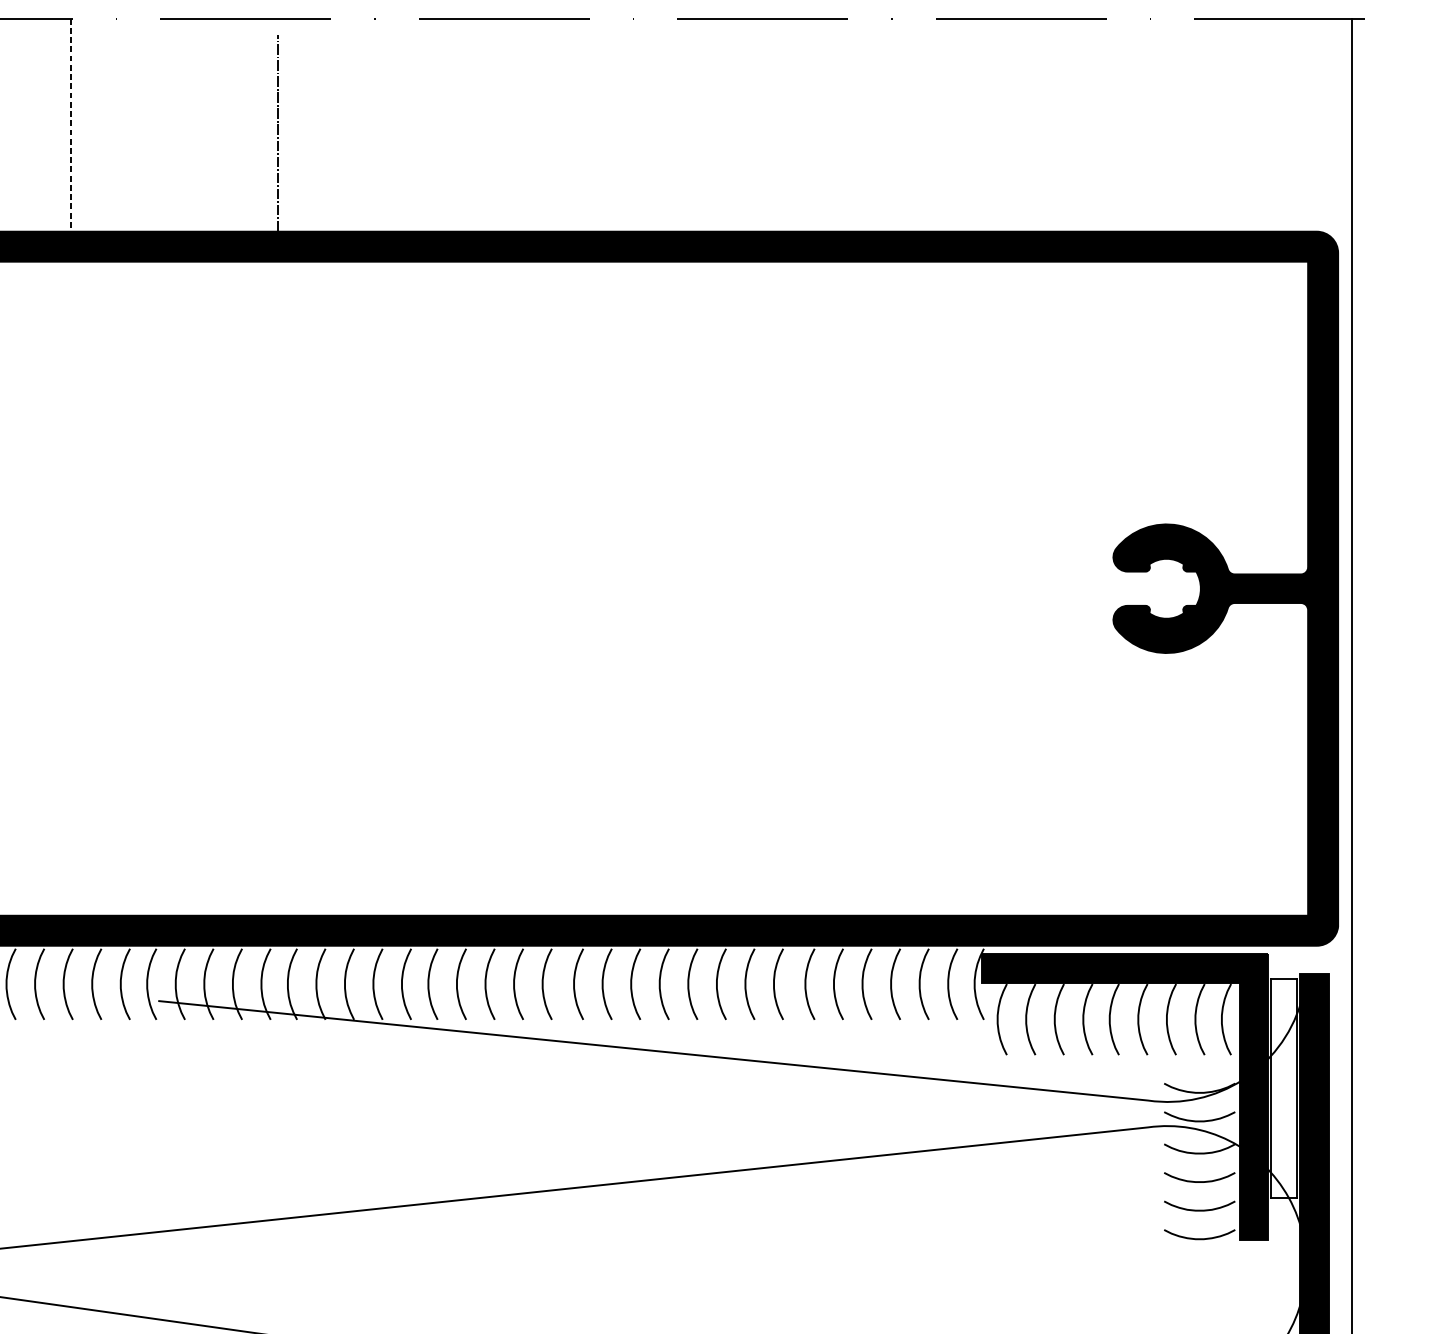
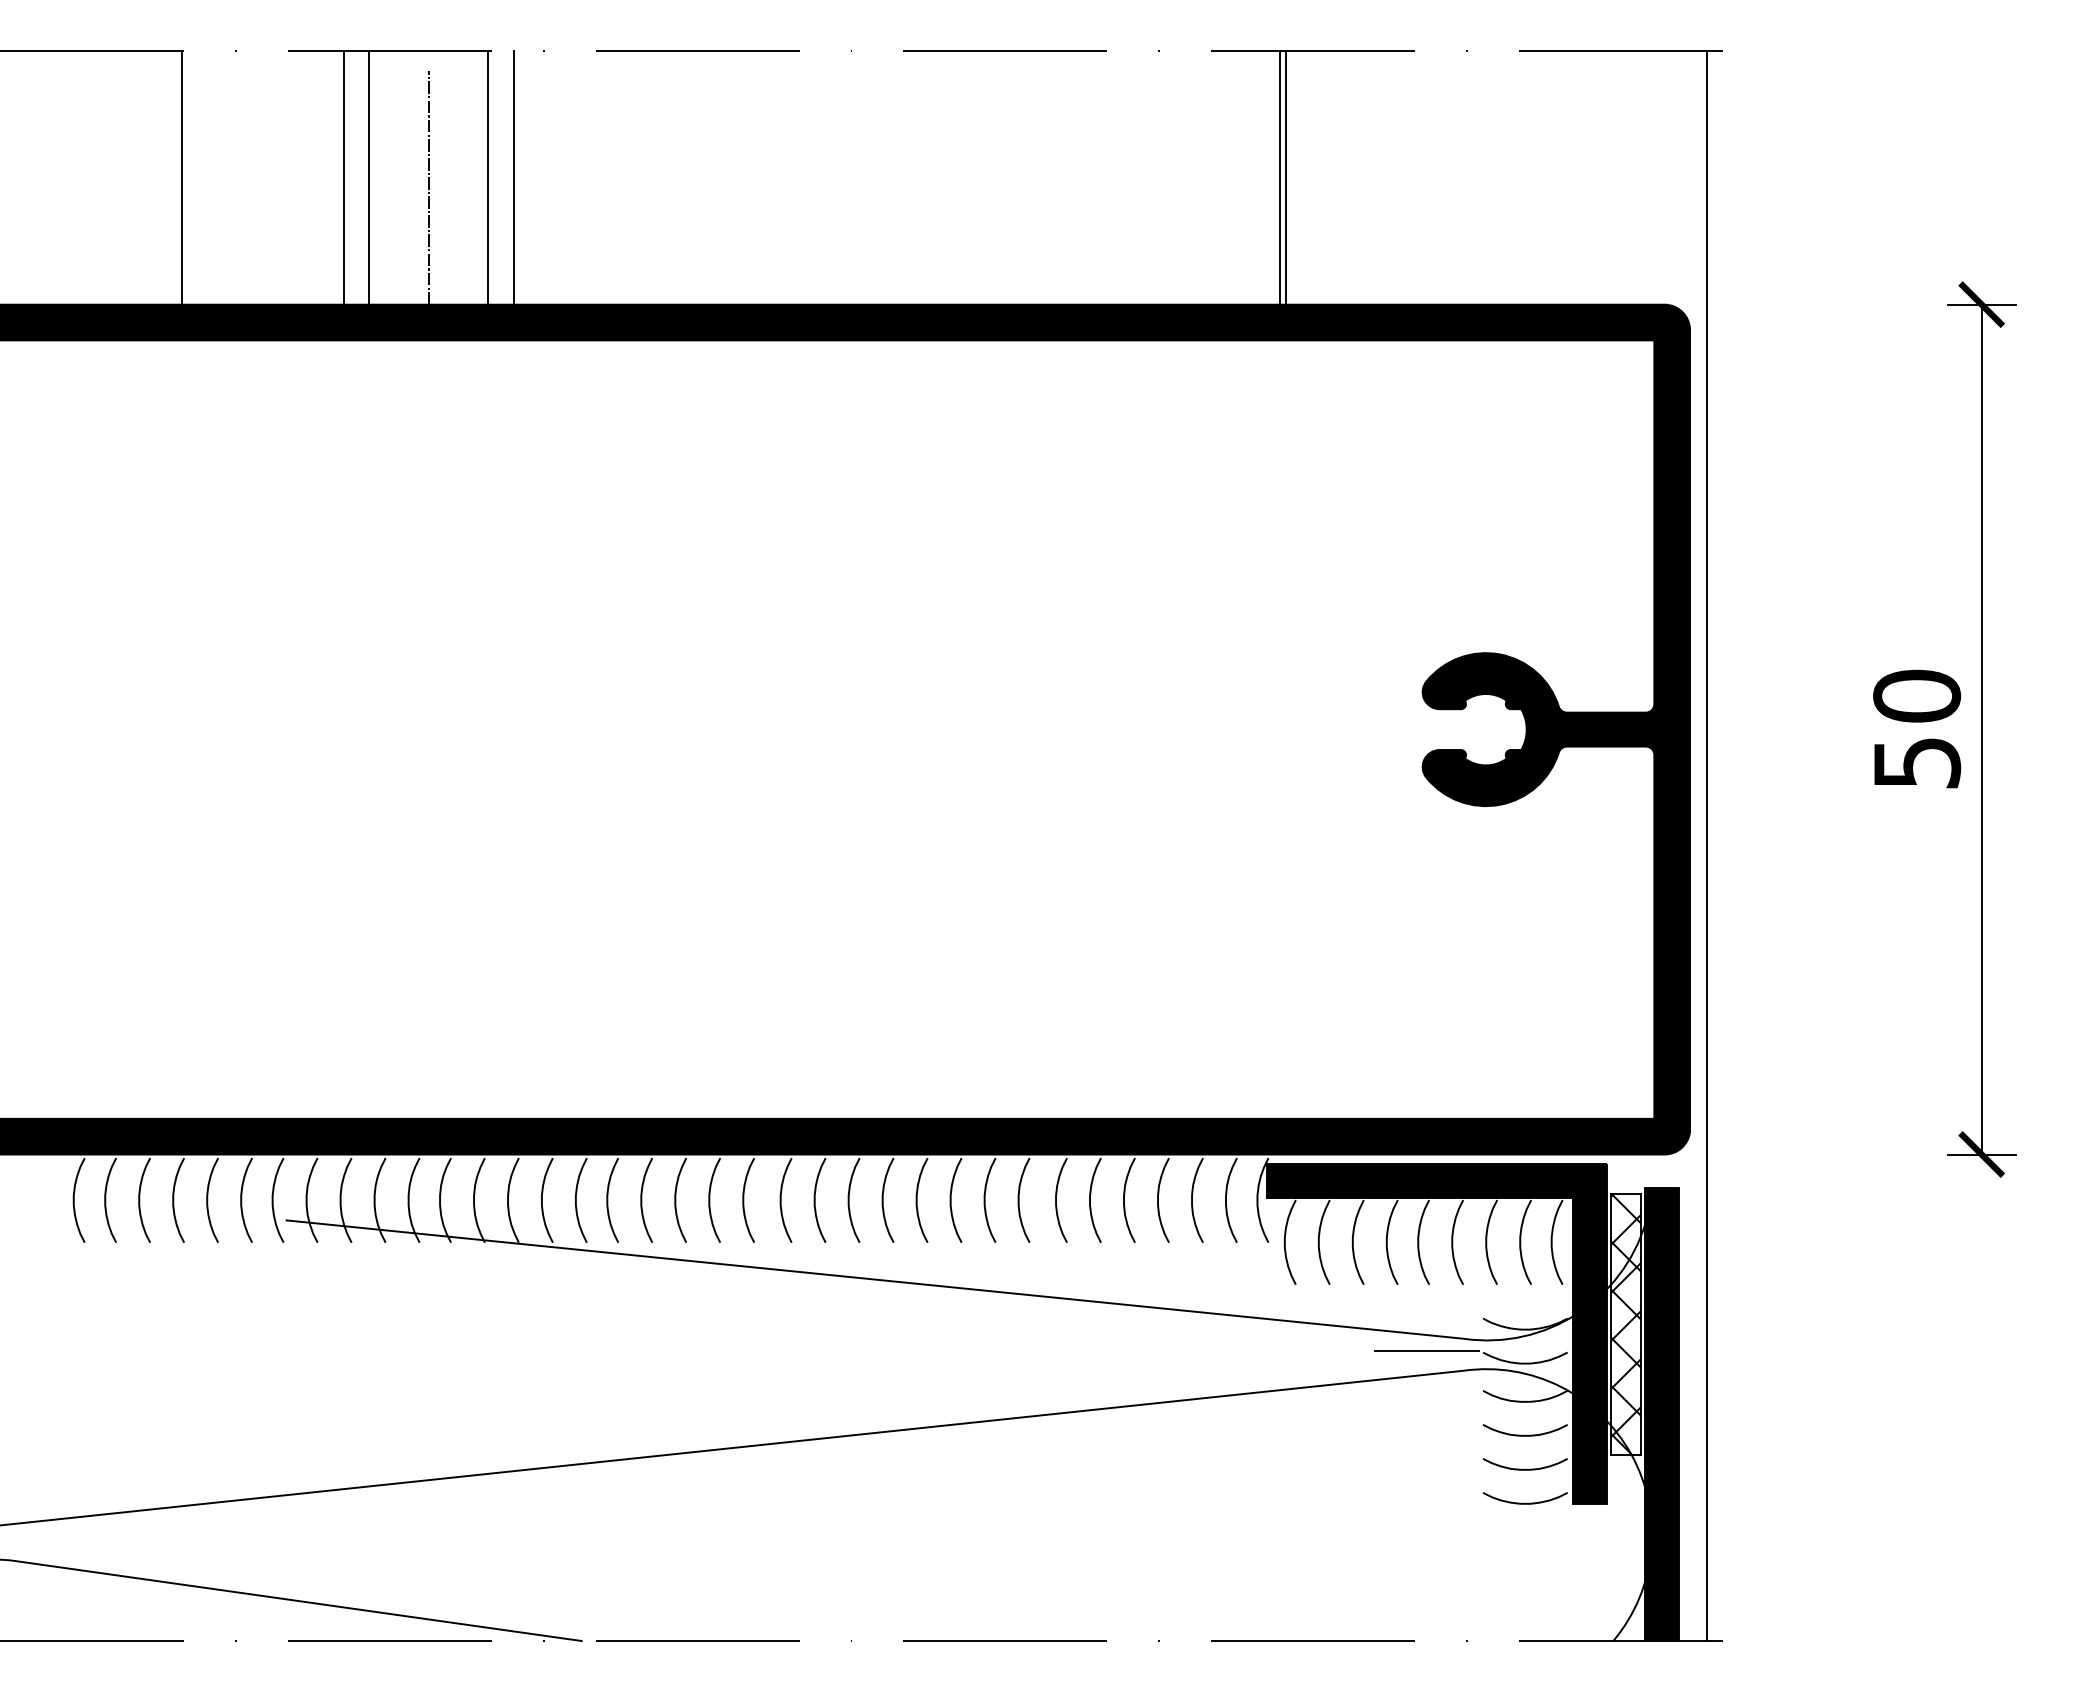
line: (71, 124) -> (182, 177), dashed -> solid
line: (206, 124) -> (343, 177), added
line: (228, 124) -> (369, 177), added
line: (328, 124) -> (488, 177), added
line: (349, 124) -> (513, 177), added
line: (994, 124) -> (1280, 177), added
line: (998, 124) -> (1285, 177), added
hatch: (1283, 1087) -> (1625, 1323), added
line: (1115, 1111) -> (1425, 1351), added

